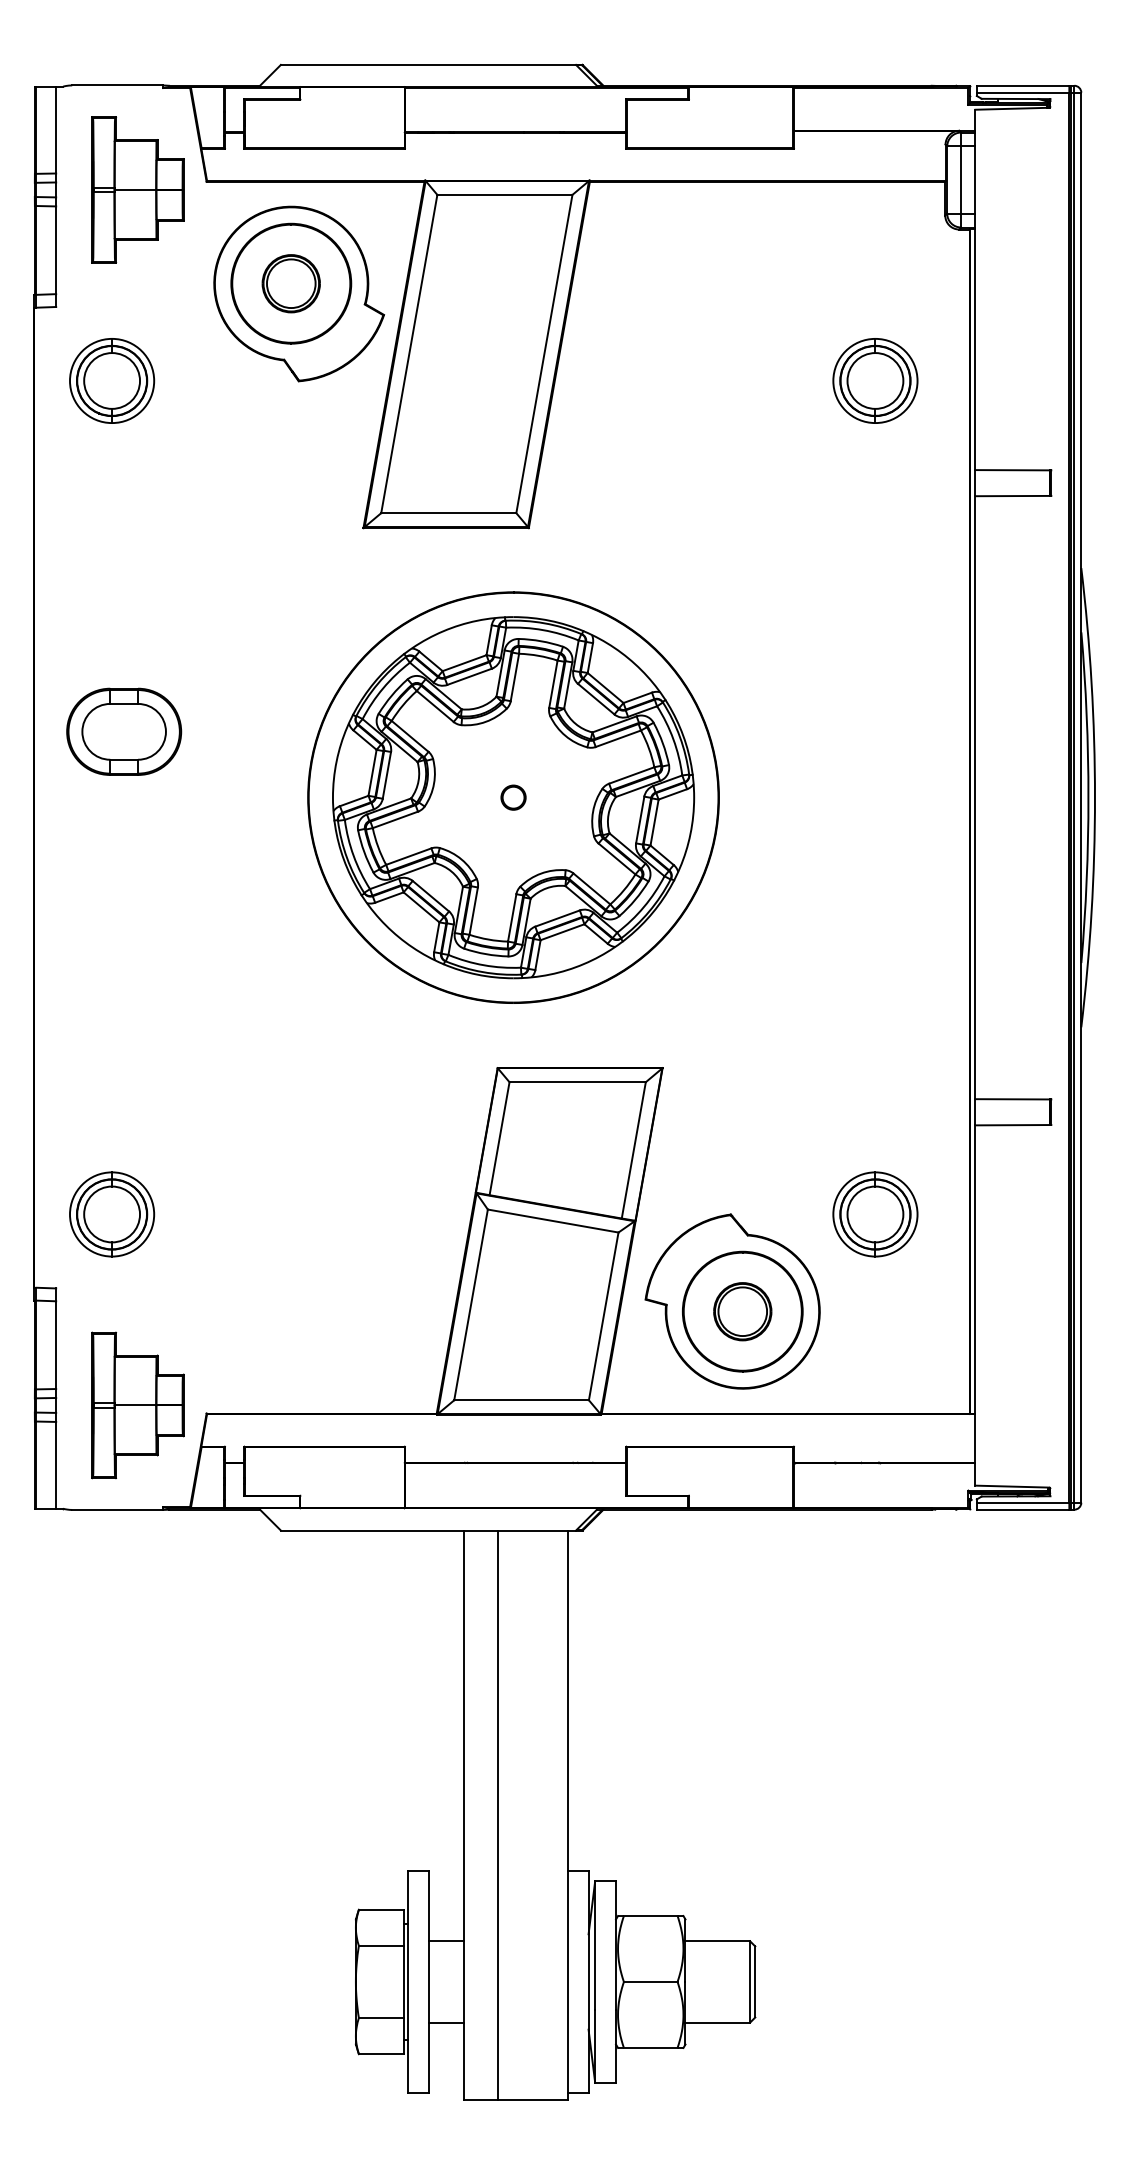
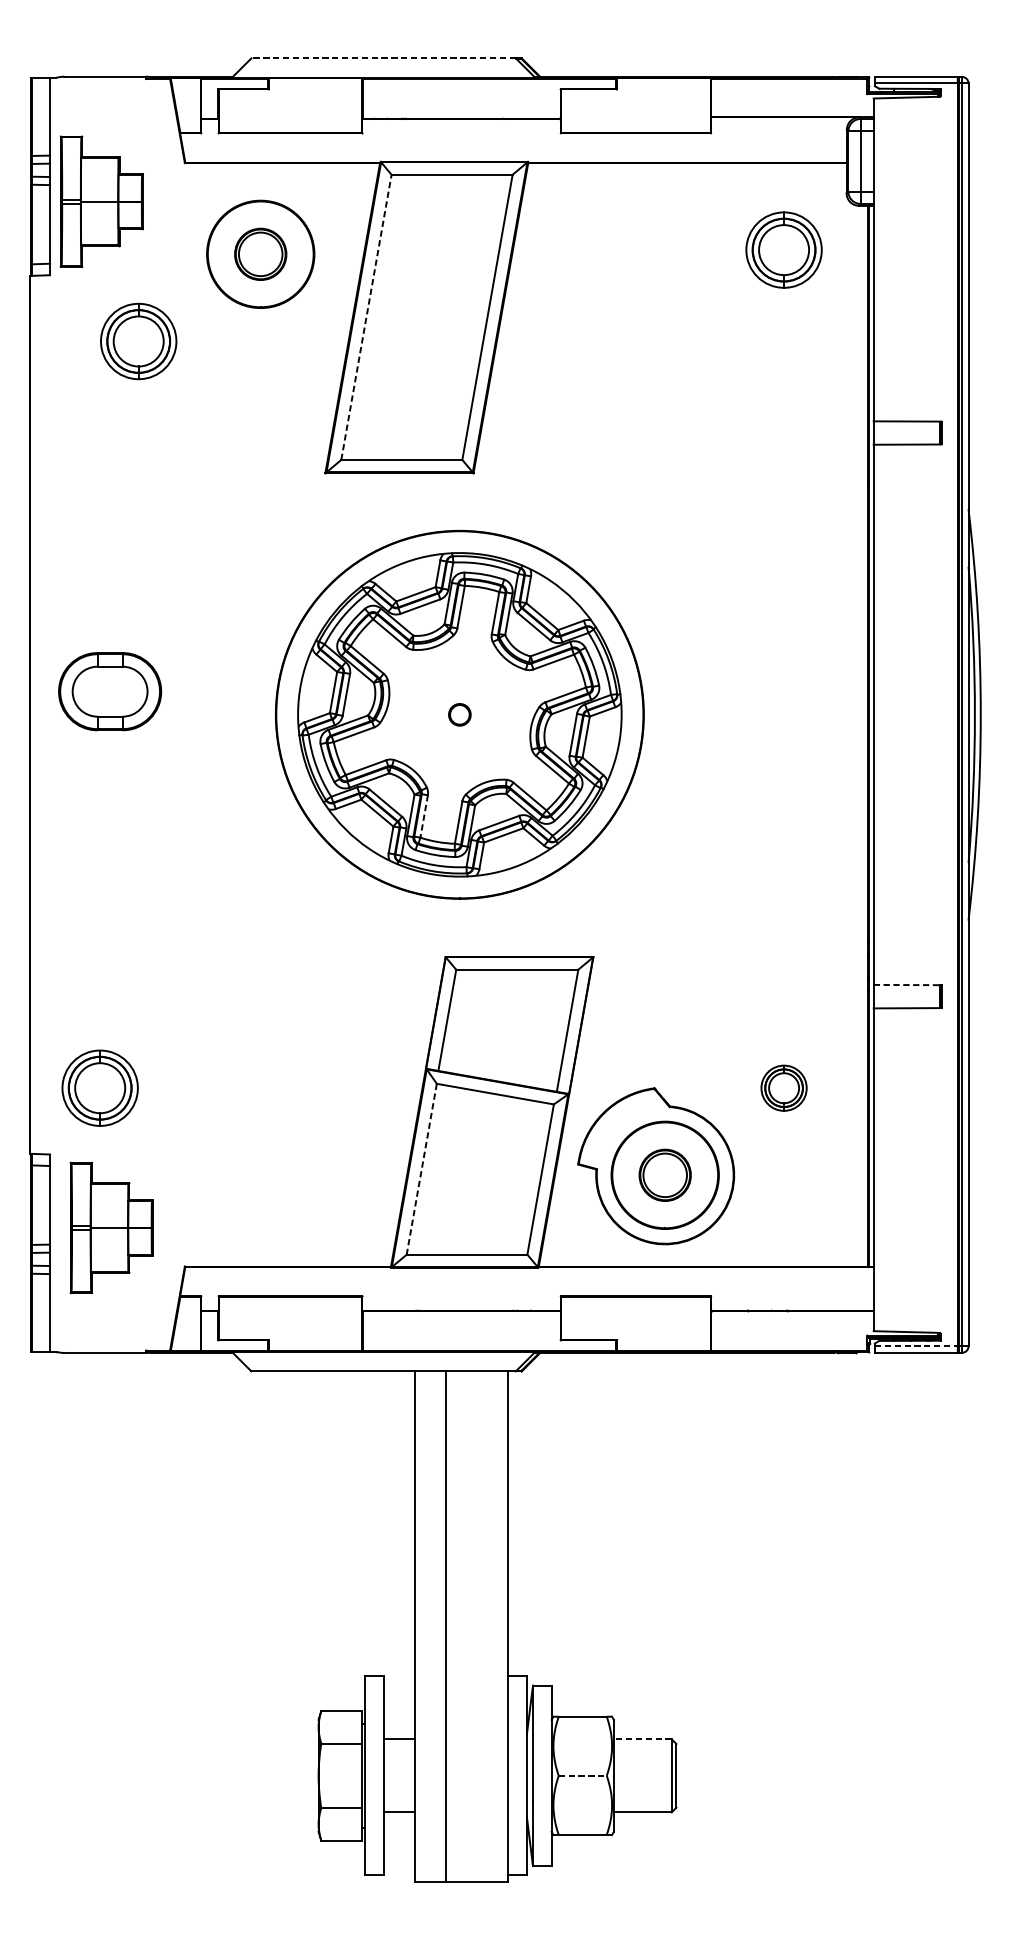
line: (428, 64) -> (383, 57), solid -> dashed
part: (137, 189) -> (101, 201), moved
part: (299, 293) -> (268, 263), removed
line: (409, 354) -> (366, 317), solid -> dashed
part: (112, 380) -> (139, 341), moved
part: (875, 380) -> (784, 249), moved
part: (124, 731) -> (110, 691), moved
line: (473, 911) -> (423, 816), solid -> dashed
line: (1013, 1099) -> (907, 985), solid -> dashed
part: (875, 1214) -> (784, 1088), size x0.6
line: (471, 1304) -> (422, 1168), solid -> dashed
part: (137, 1405) -> (111, 1228), moved
line: (1023, 1502) -> (916, 1346), solid -> dashed
line: (717, 1941) -> (642, 1739), solid -> dashed
line: (650, 1982) -> (582, 1776), solid -> dashed

